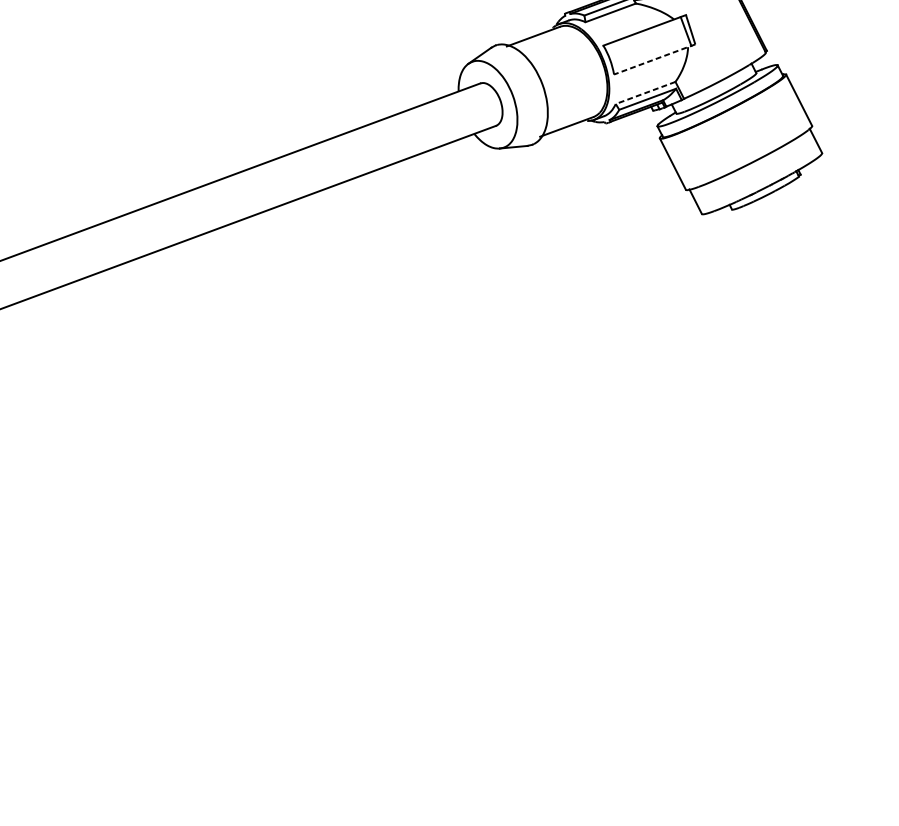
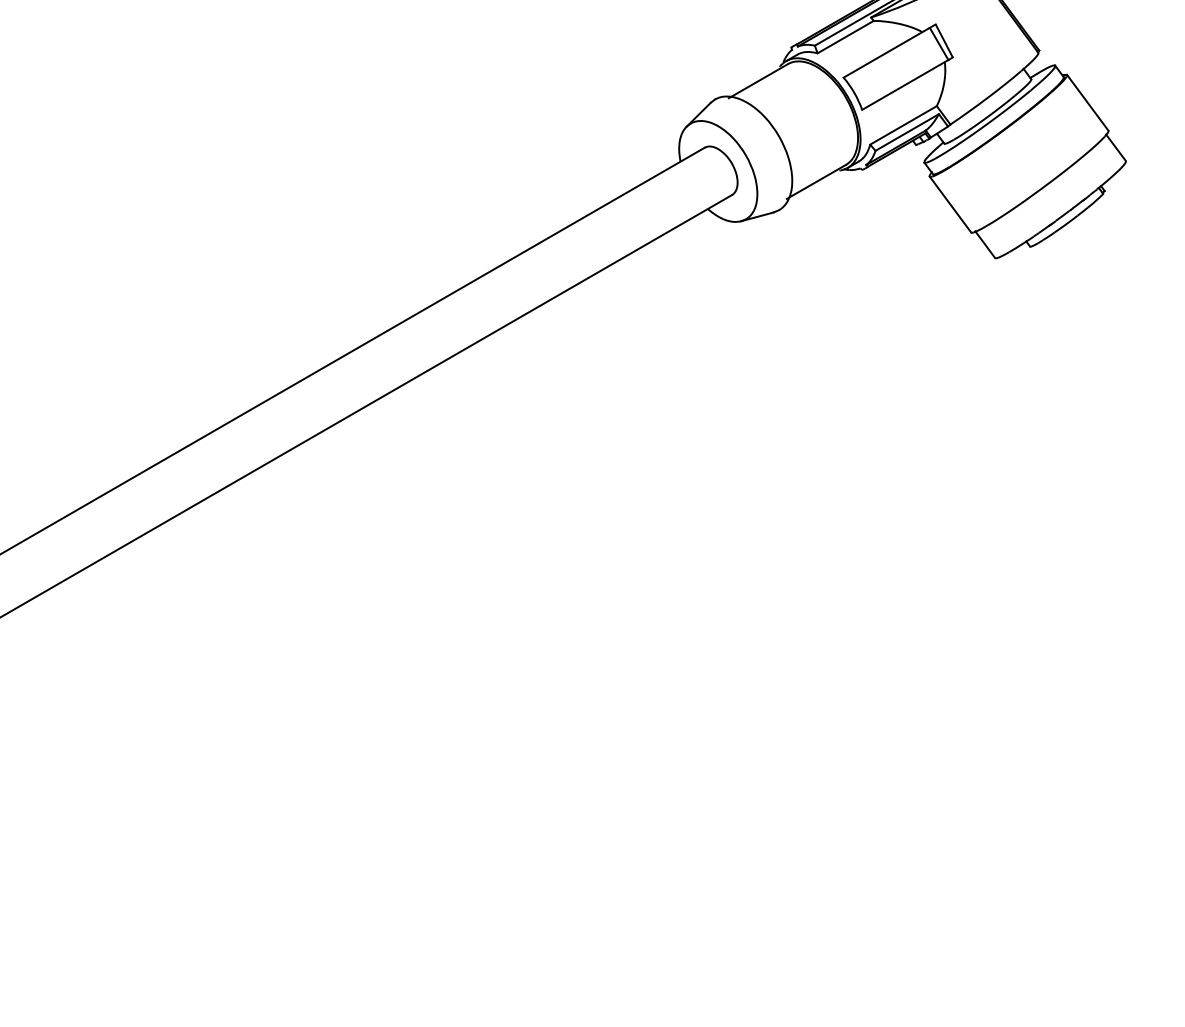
line: (654, 59) -> (907, 83), dashed -> solid
line: (645, 93) -> (903, 125), dashed -> solid

